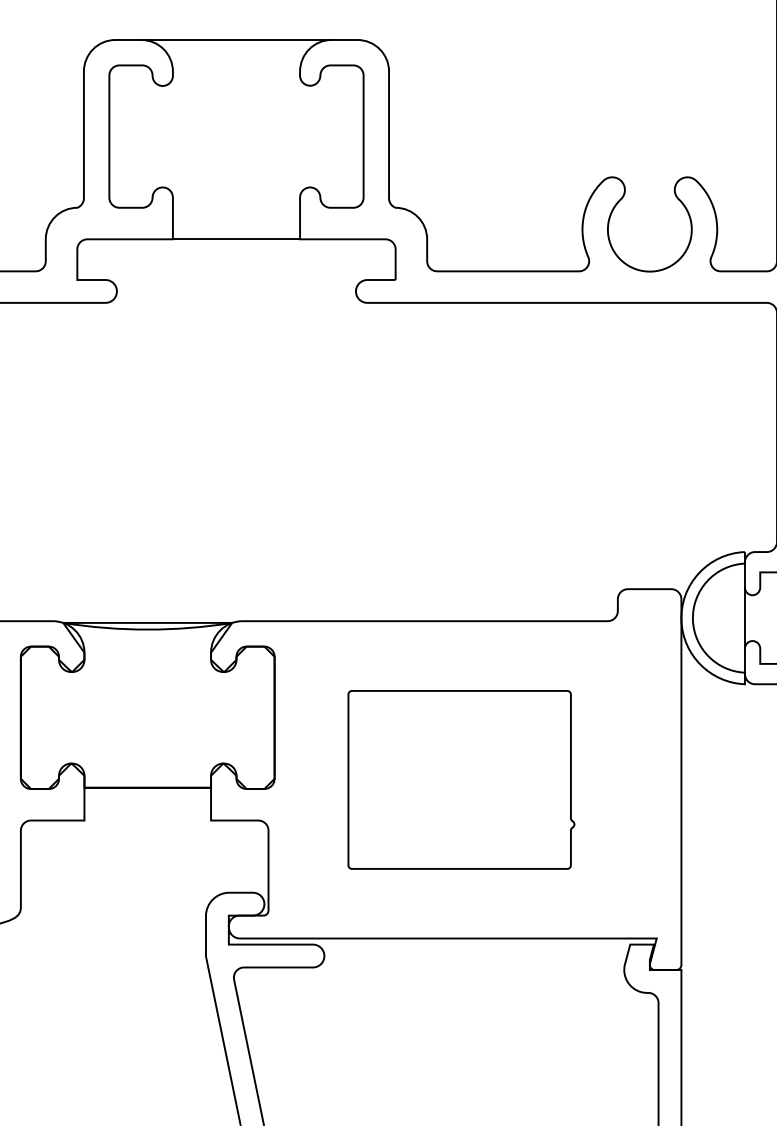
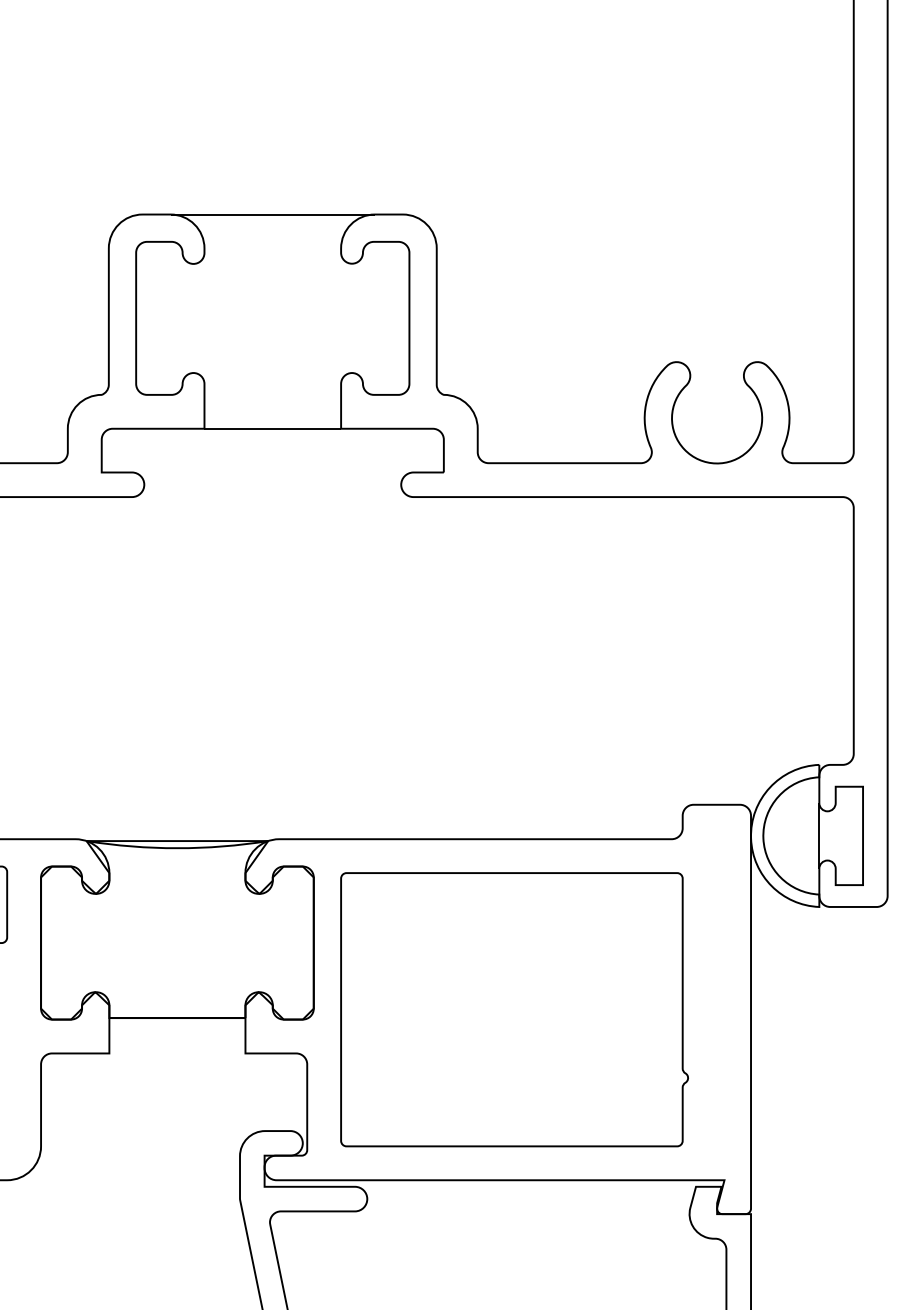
part: (461, 779) -> (514, 1009), size x1.43

